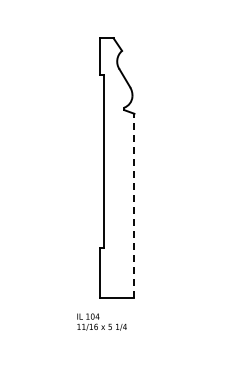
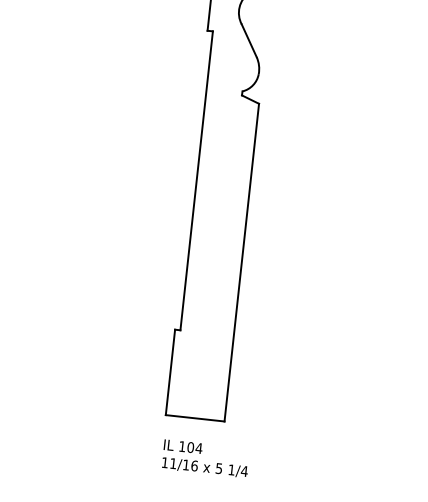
line: (134, 205) -> (241, 262), dashed -> solid
text: (101, 321) -> (204, 457), moved

